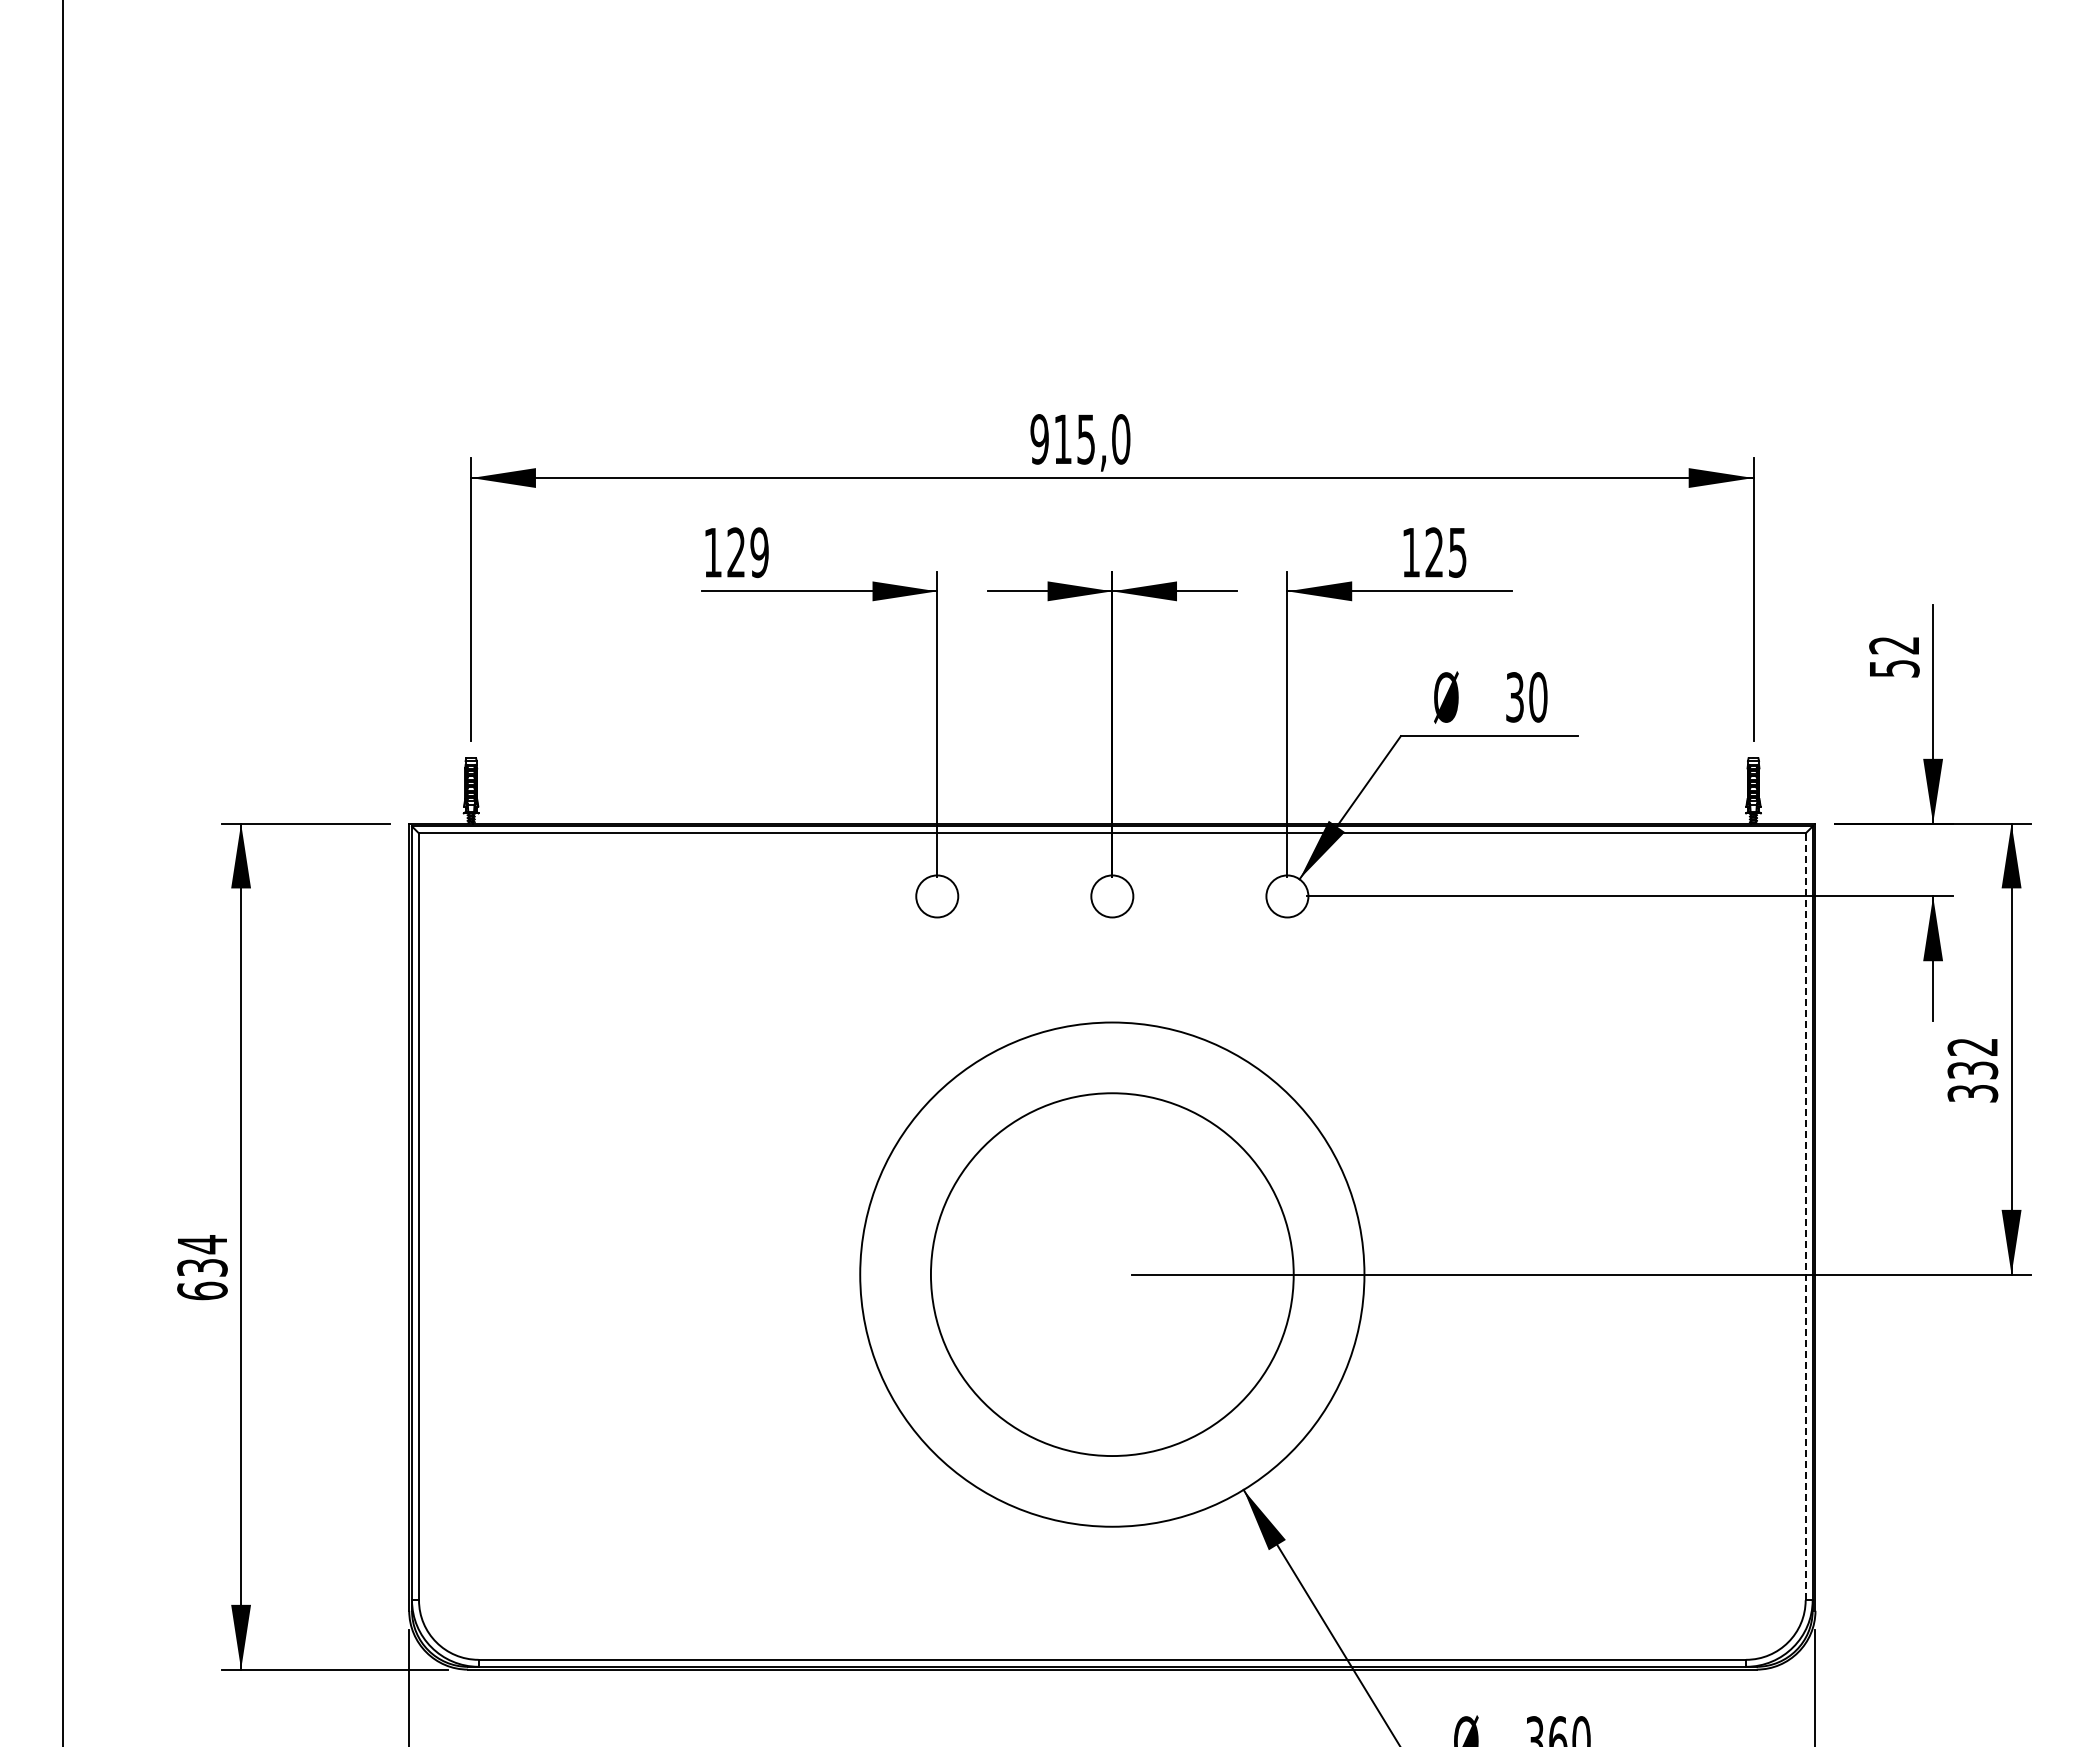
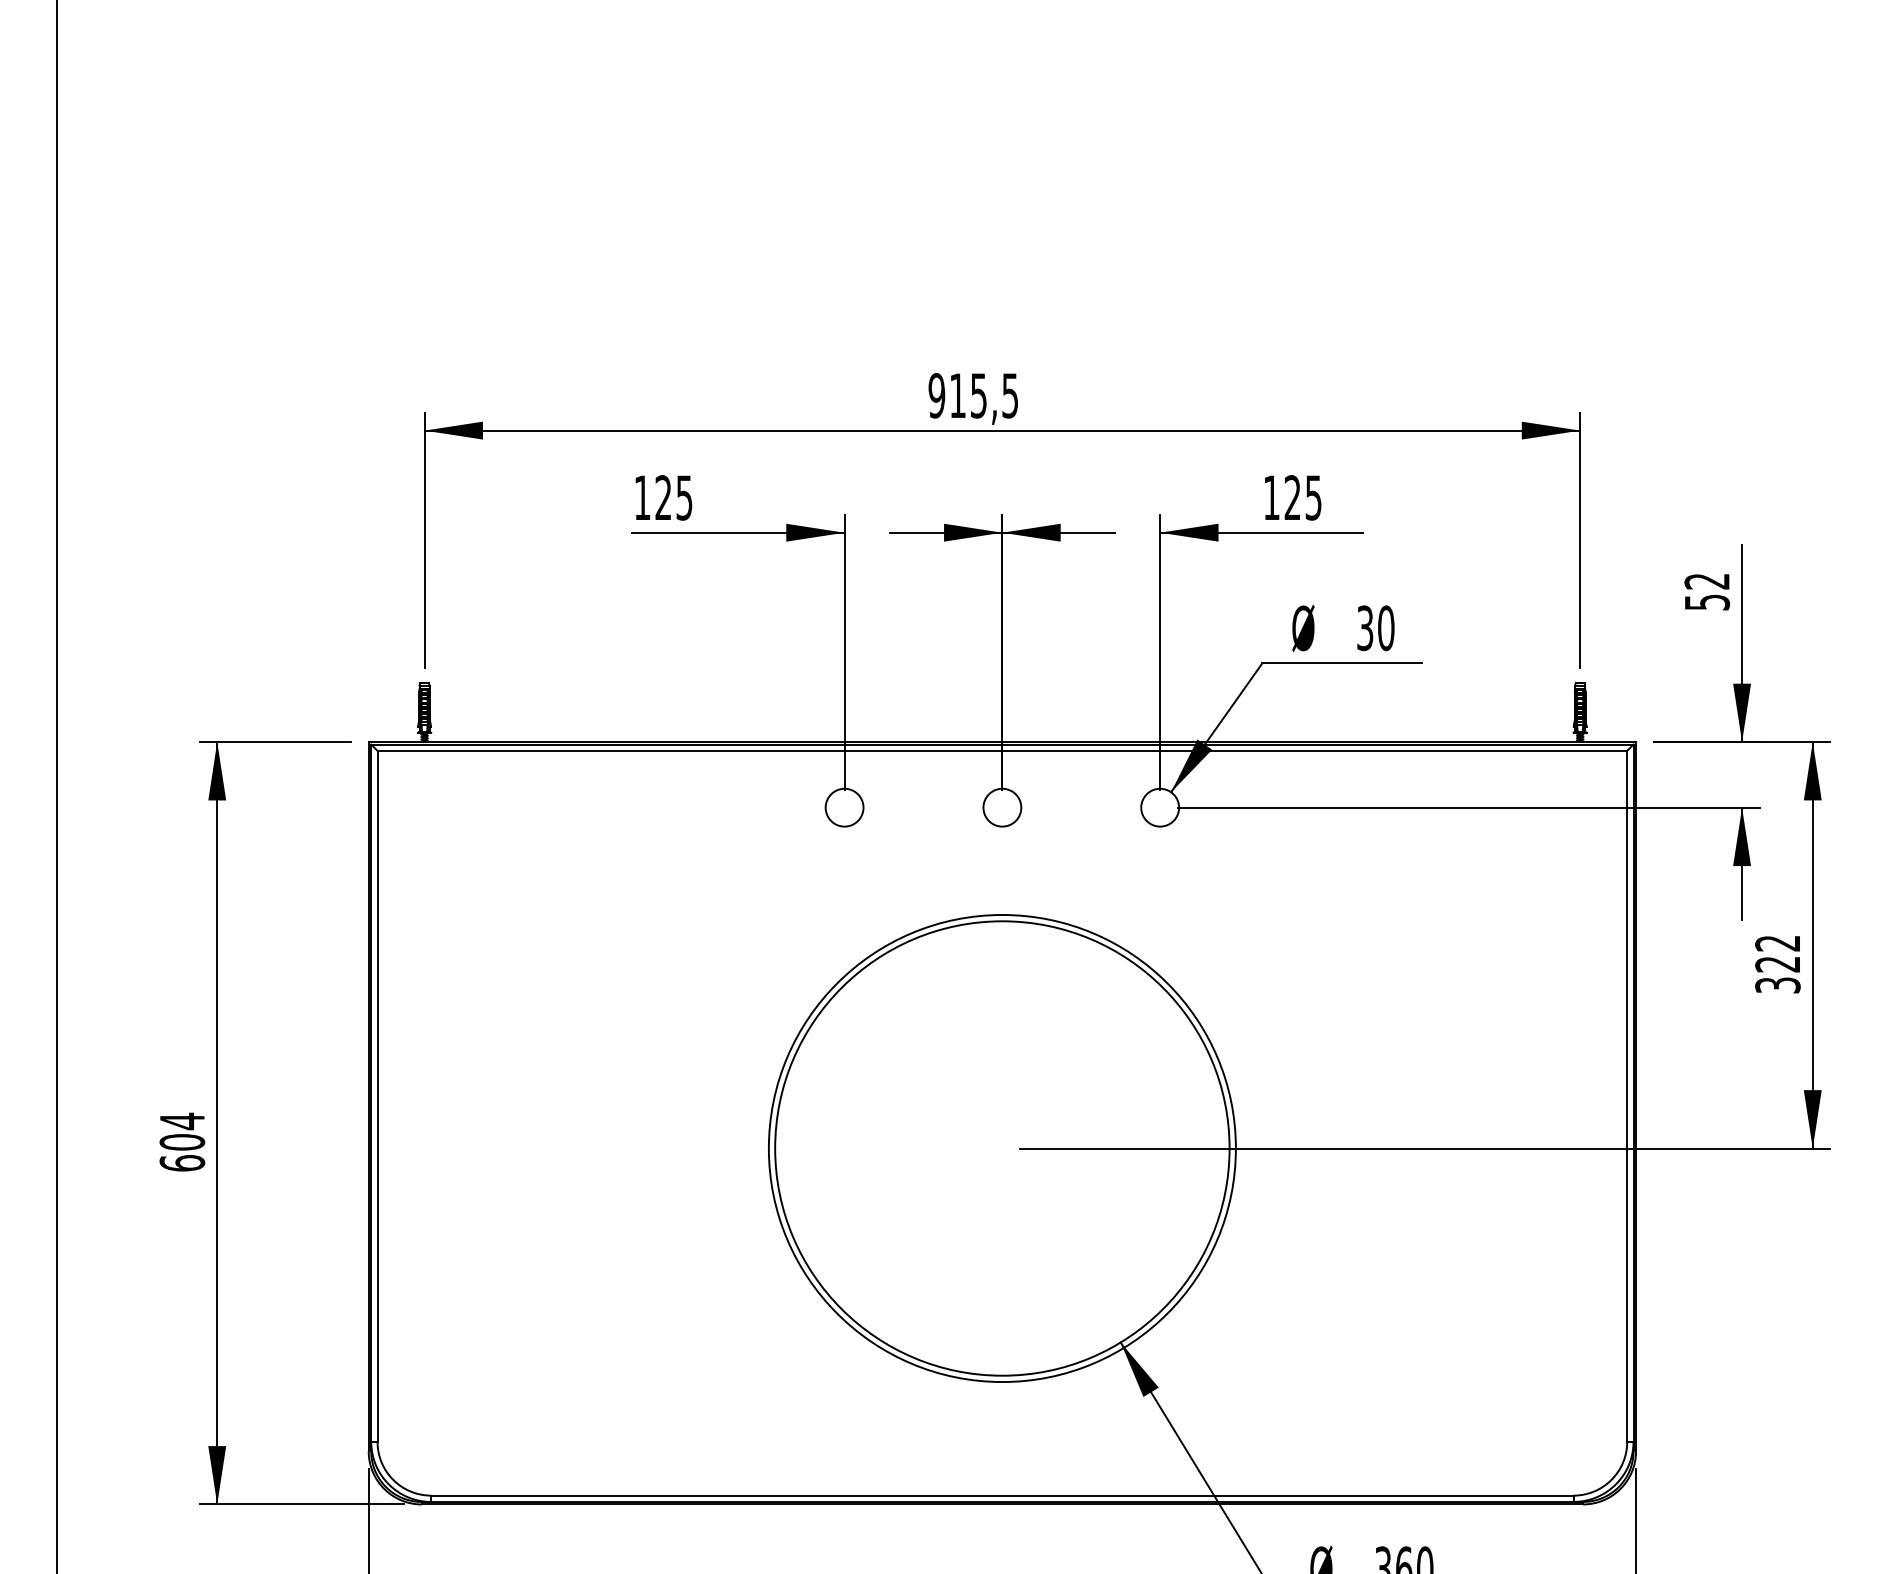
text: (1121, 439) -> (1010, 395), 915,0 -> 915,5
text: (759, 552) -> (684, 497), 129 -> 125
text: (1972, 1070) -> (1777, 964), 332 -> 322
line: (1805, 1216) -> (1627, 1096), dashed -> solid
text: (202, 1267) -> (182, 1142), 634 -> 604
circle: (1112, 1274) -> (1002, 1148), size x1.43

